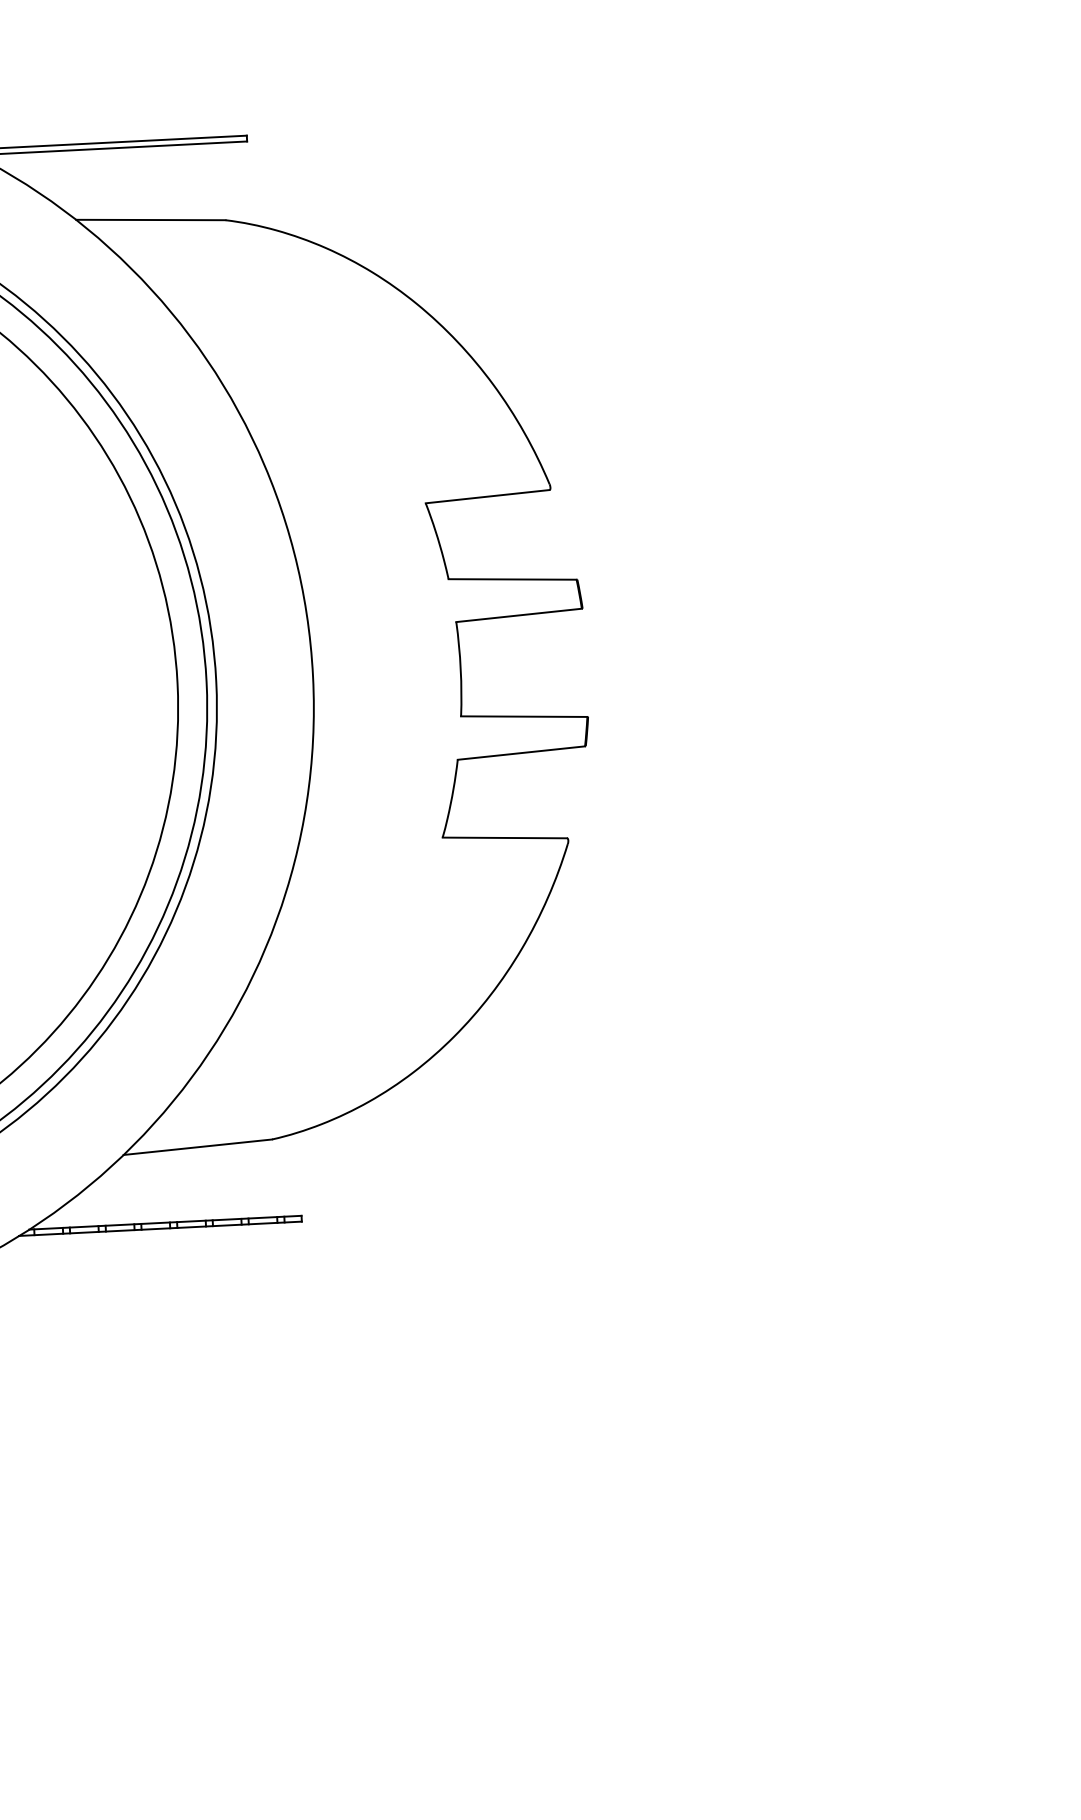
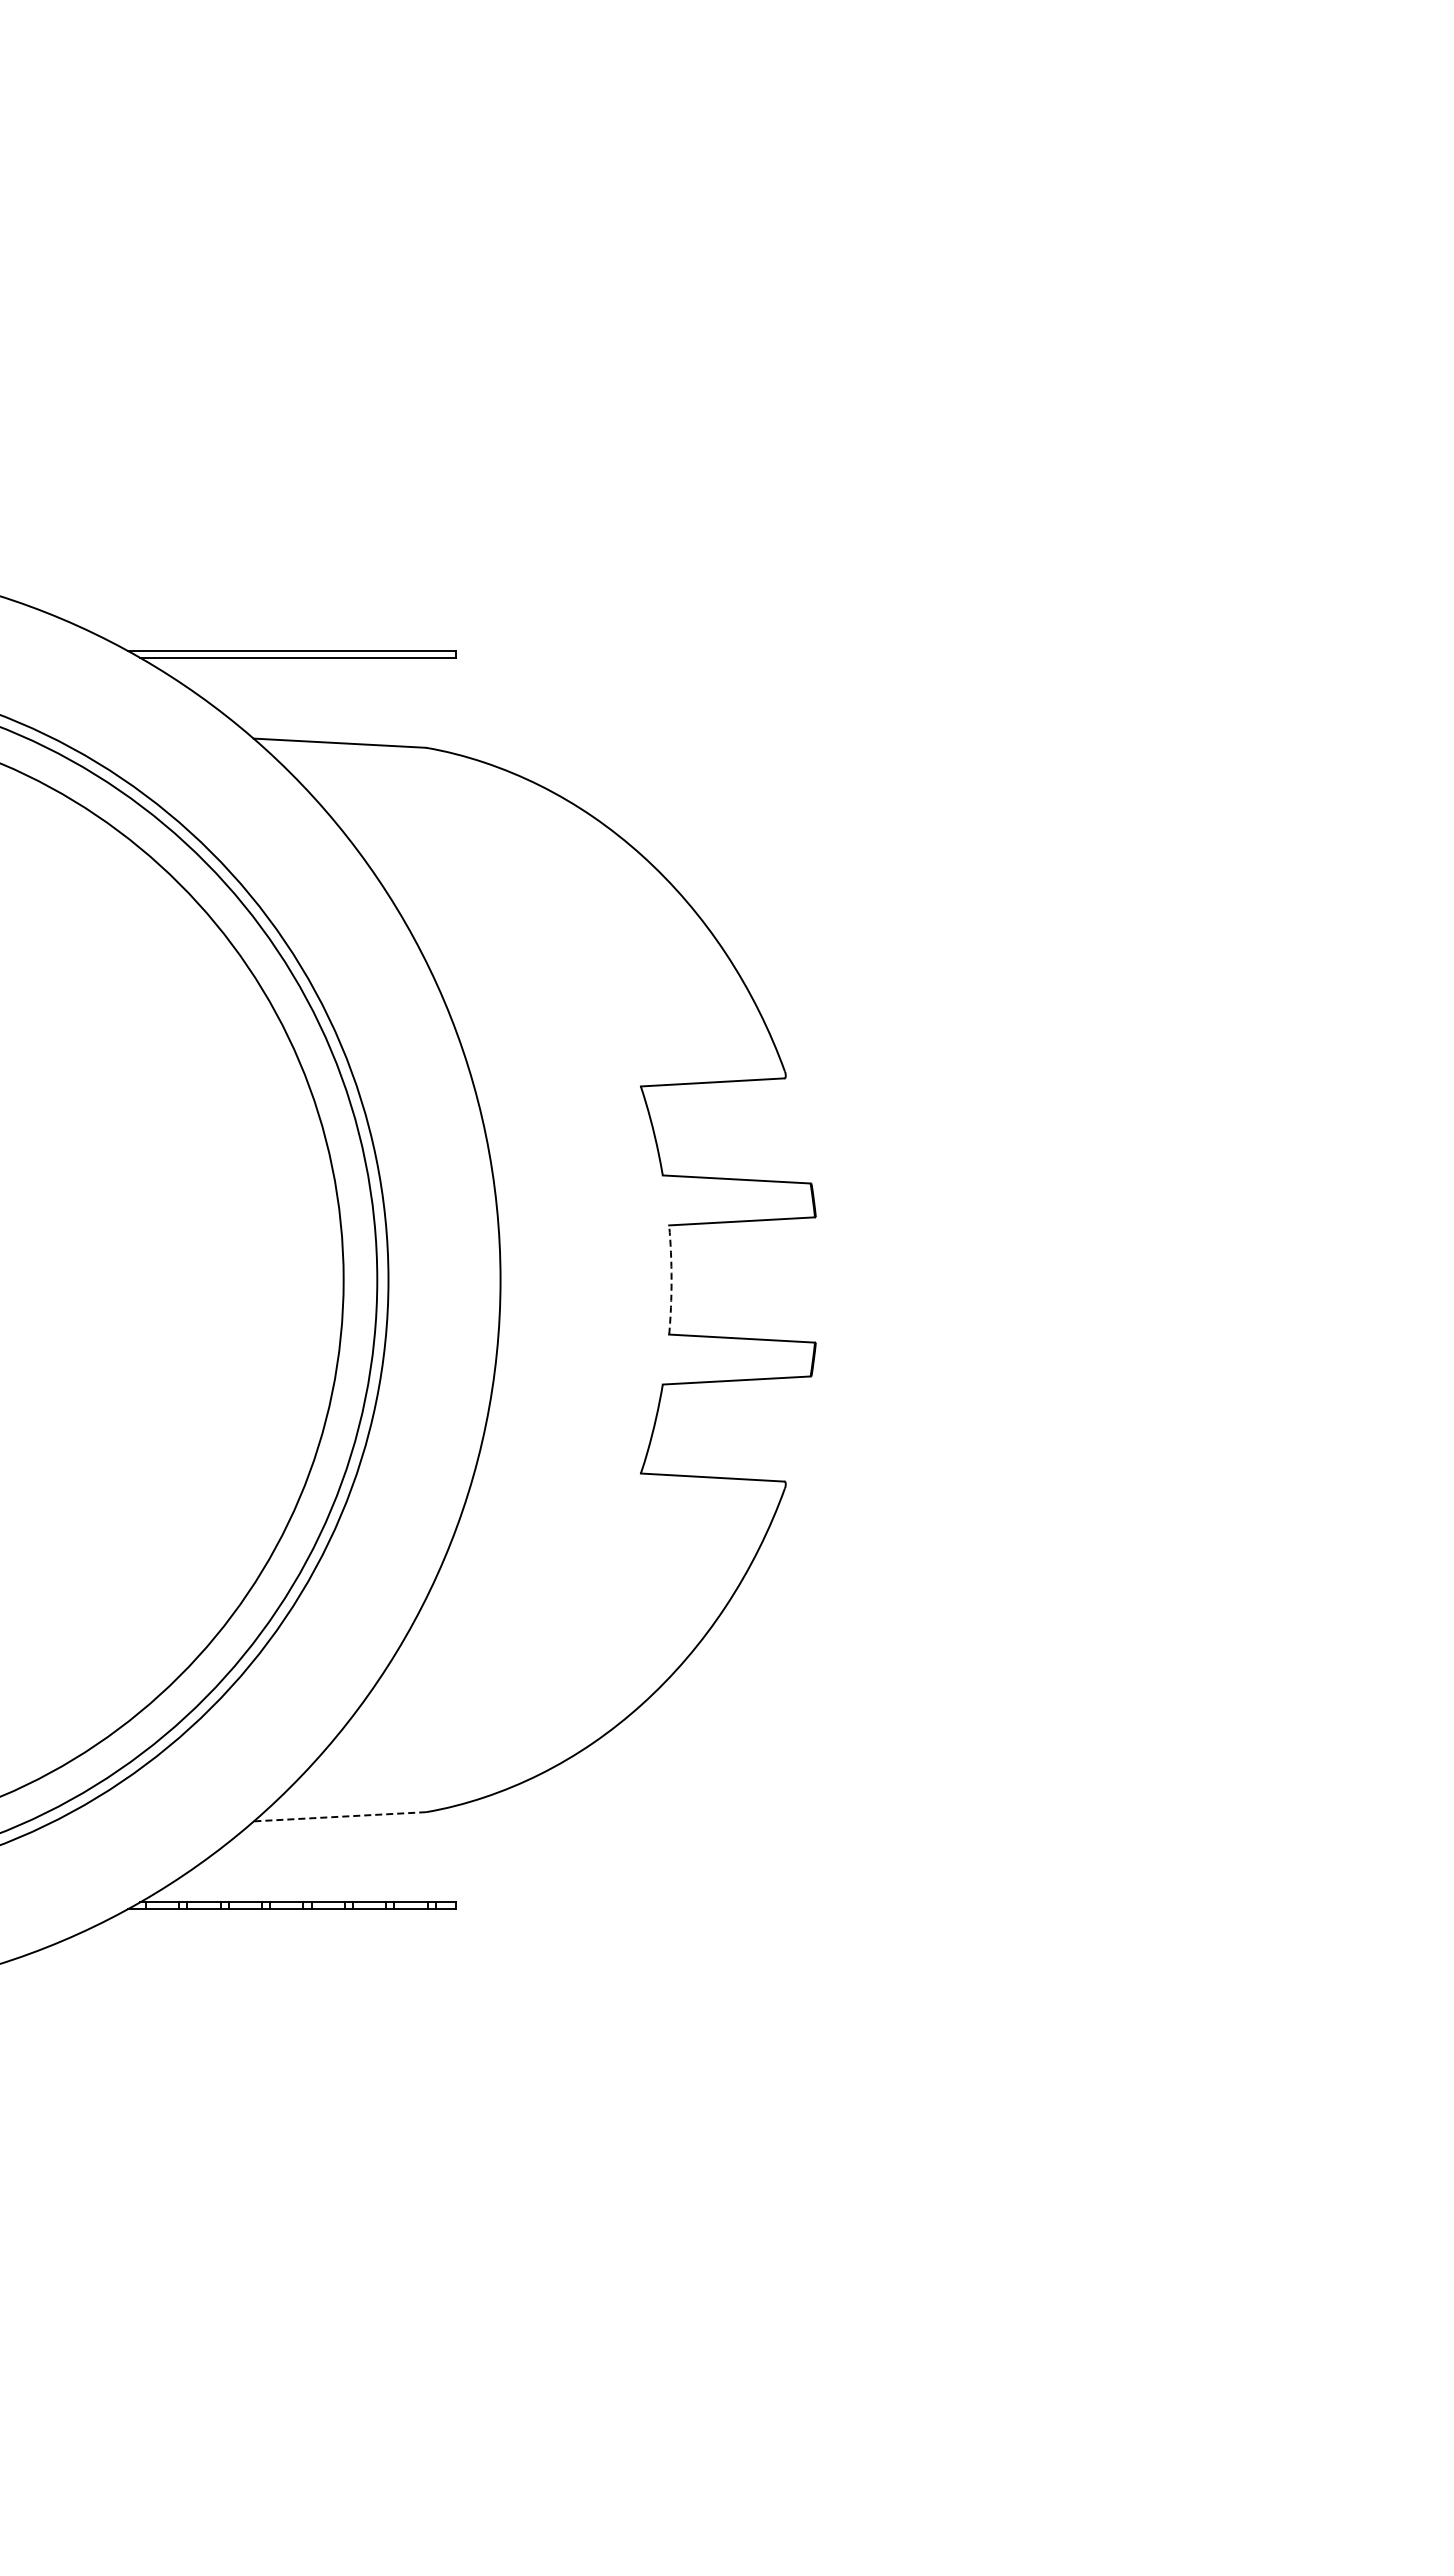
arc: (460, 669) -> (671, 1280), solid -> dashed
line: (197, 1147) -> (339, 1816), solid -> dashed

